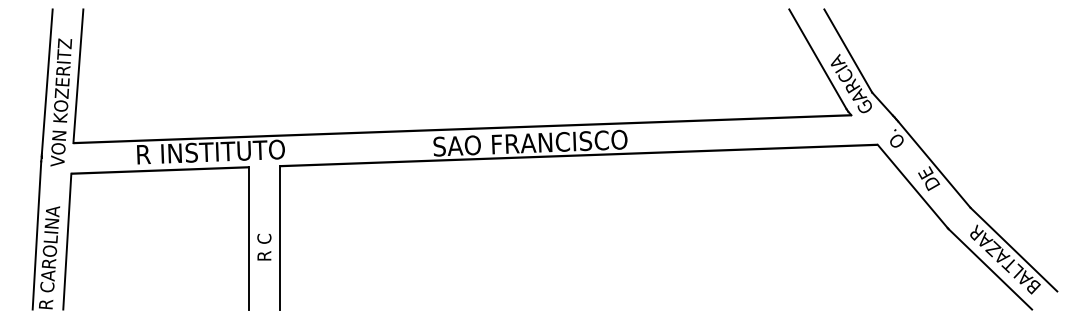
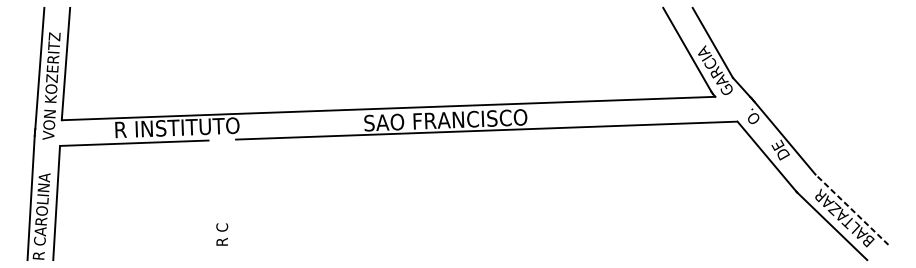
line: (279, 237) -> (234, 199), removed
line: (249, 238) -> (209, 200), removed
text: (264, 247) -> (222, 234), moved
line: (1013, 249) -> (851, 209), solid -> dashed

